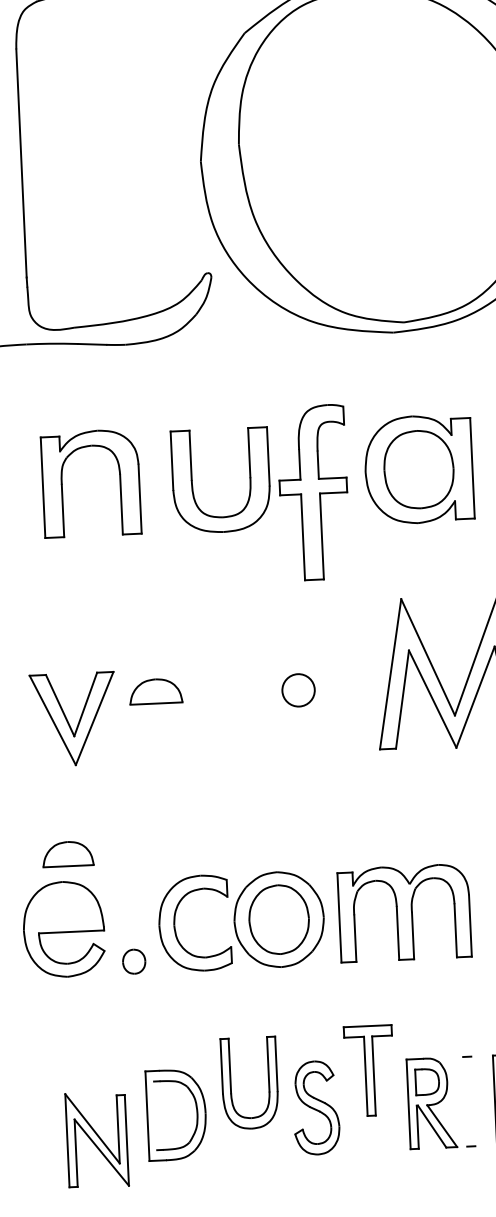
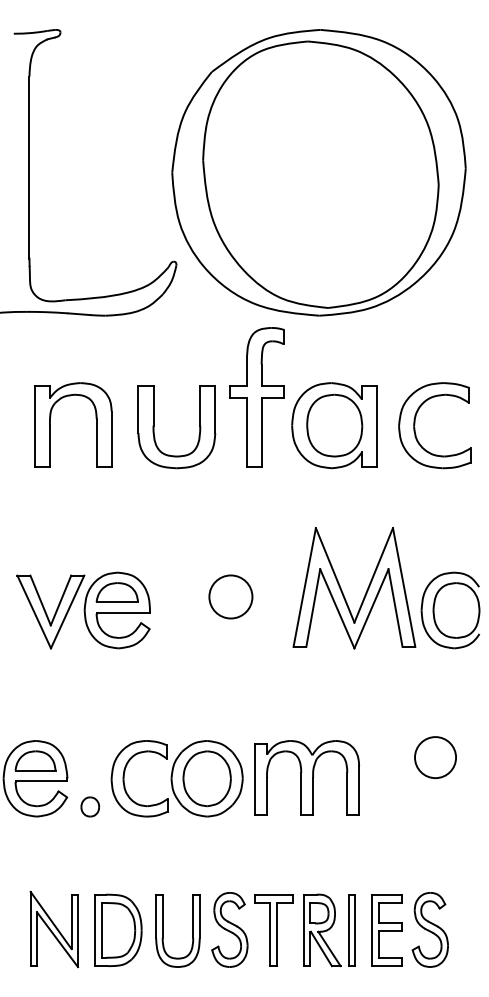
part: (312, 493) -> (256, 397), moved
circle: (298, 689) -> (230, 596), size x1.67
part: (155, 713) -> (116, 610), added
part: (67, 853) -> (35, 760), moved
part: (369, 1071) -> (273, 930), moved
part: (231, 1083) -> (163, 930), moved
line: (465, 1101) -> (348, 930), added
line: (473, 1101) -> (355, 930), added
line: (155, 1115) -> (101, 930), added
part: (97, 1139) -> (54, 929), moved

